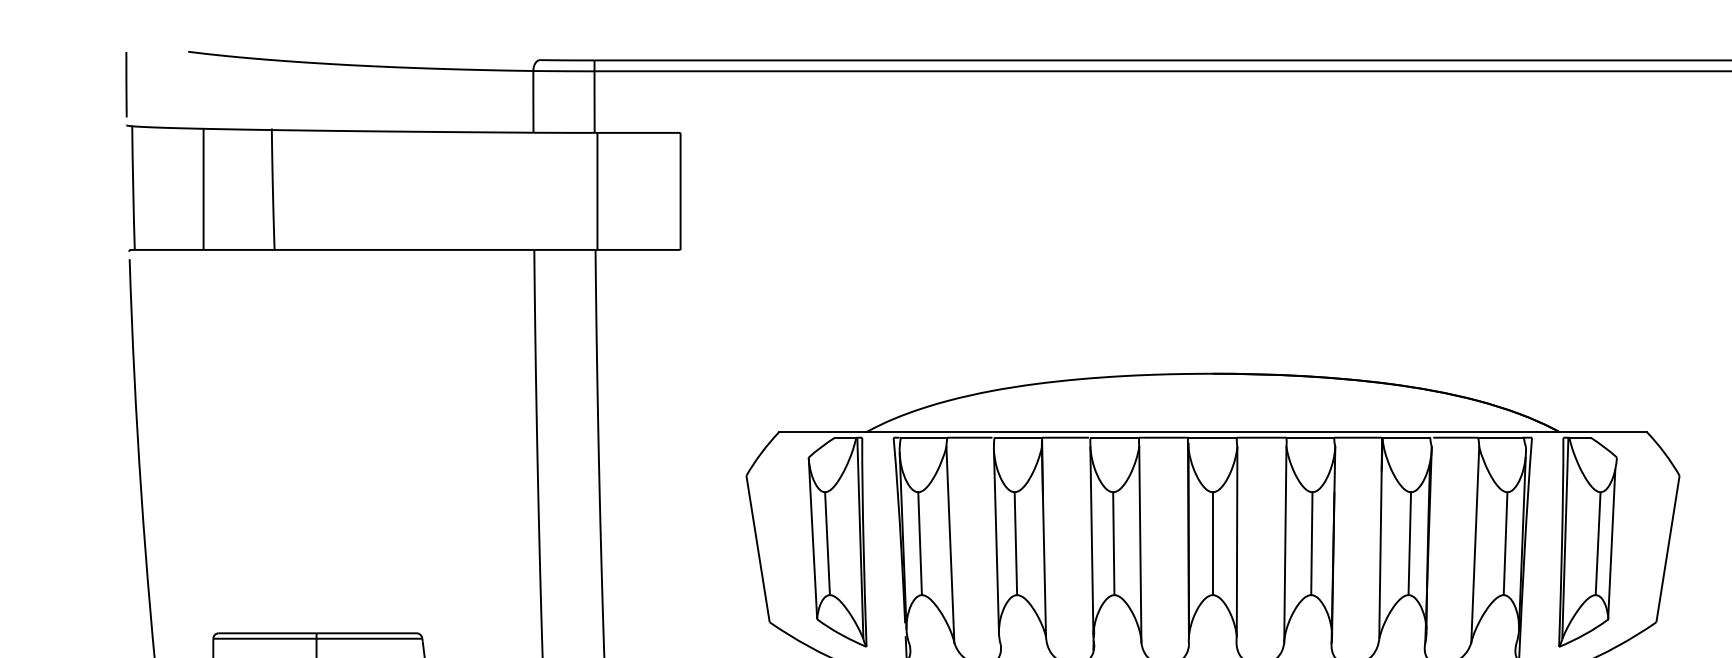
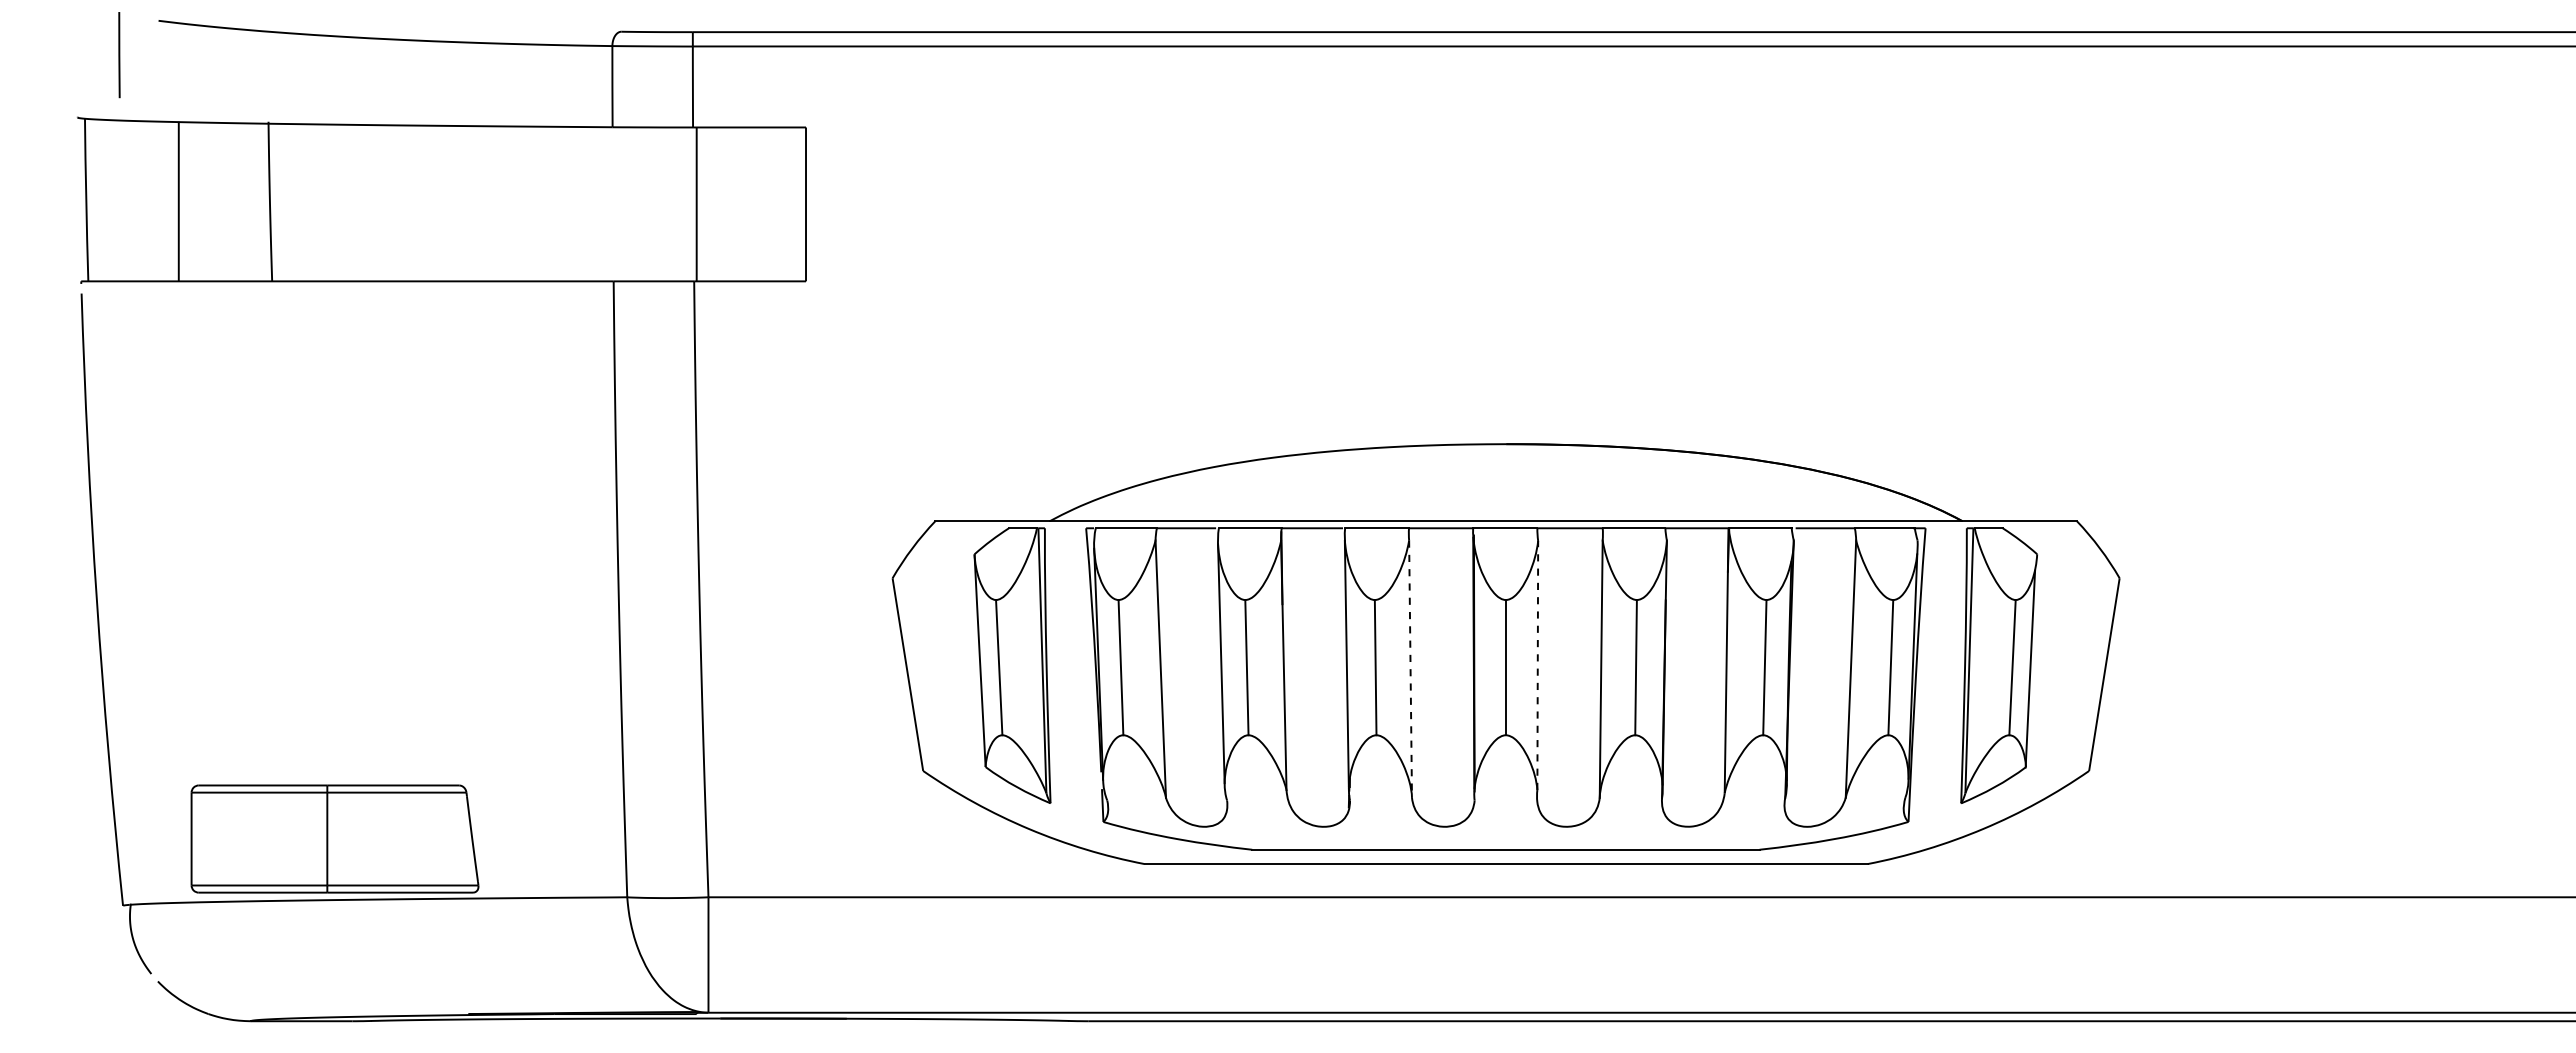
line: (126, 85) -> (119, 55), moved
line: (1236, 542) -> (1537, 665), solid -> dashed
line: (1140, 545) -> (1410, 669), solid -> dashed

